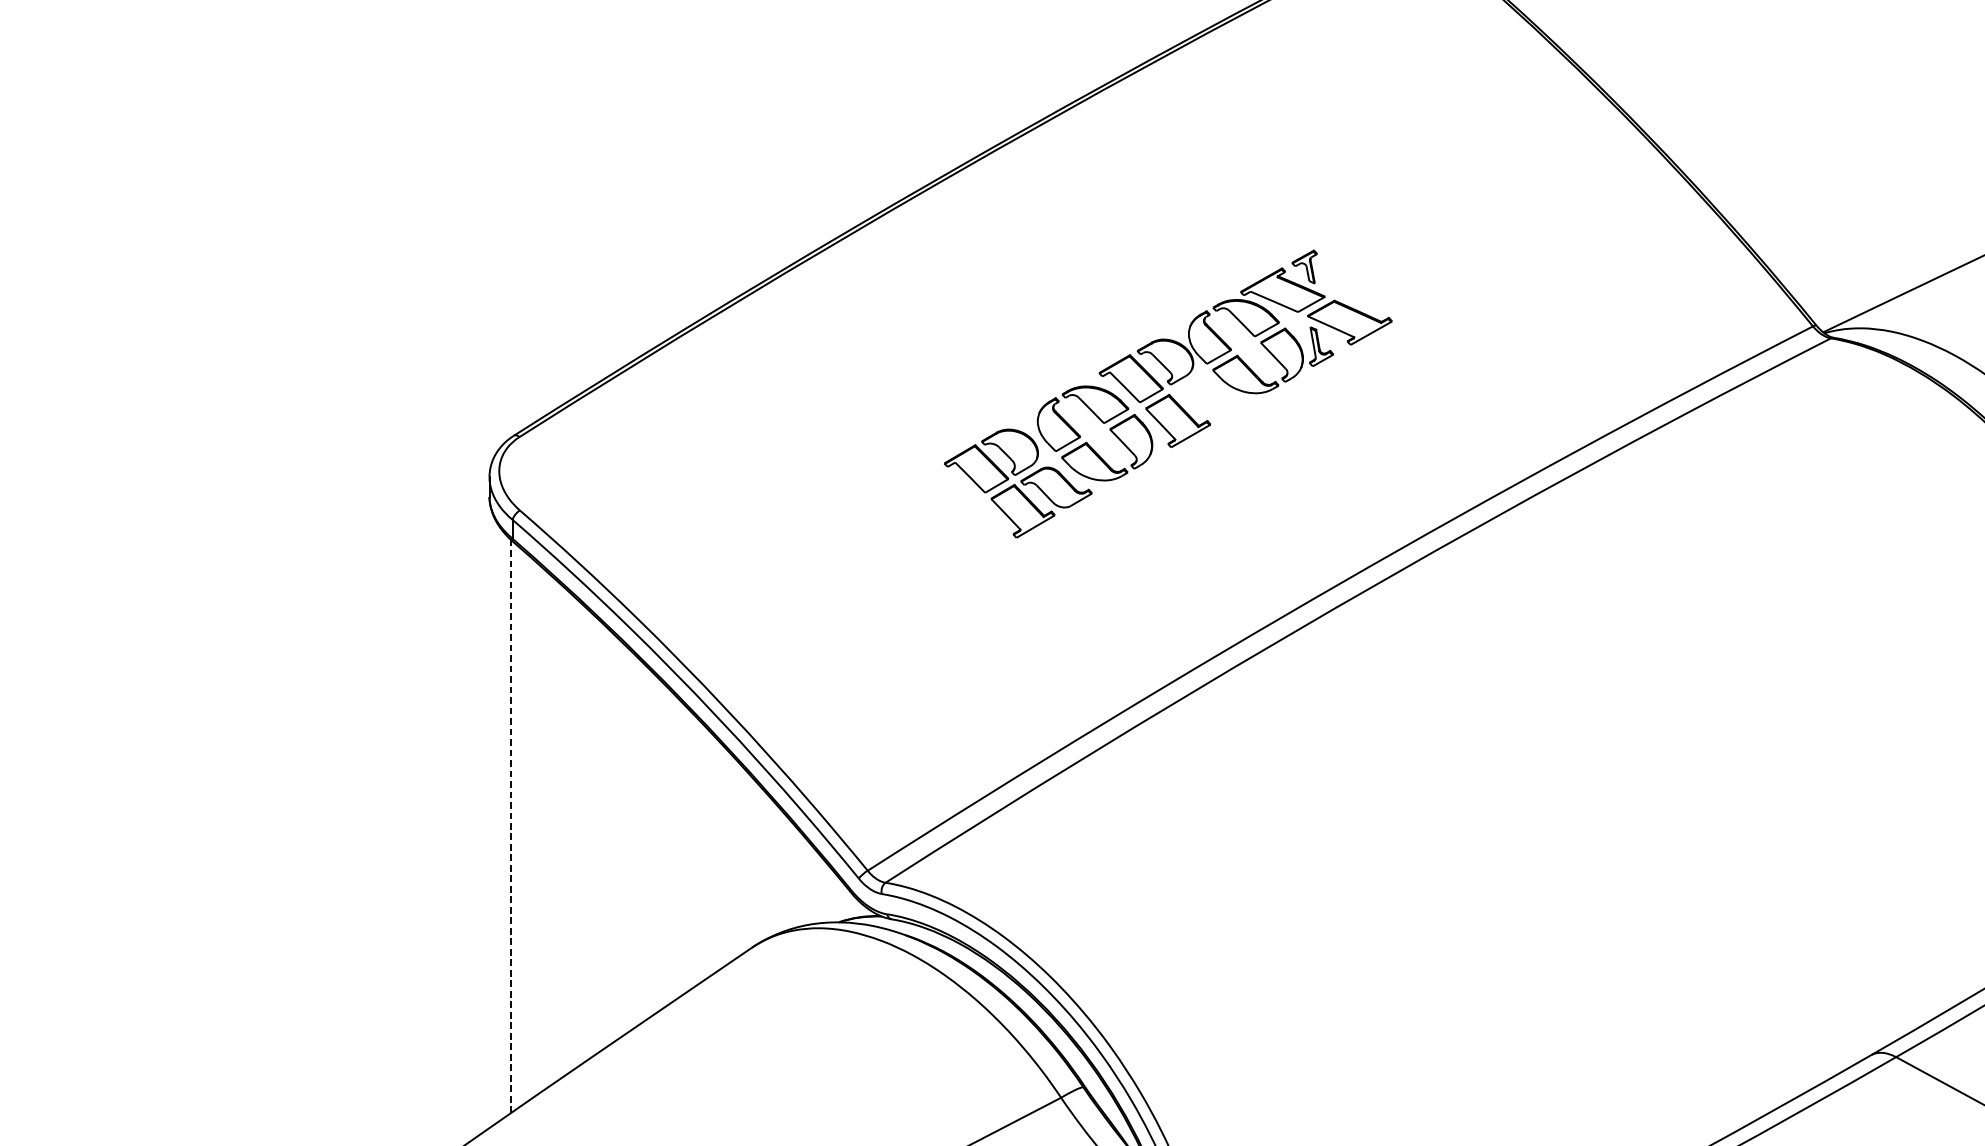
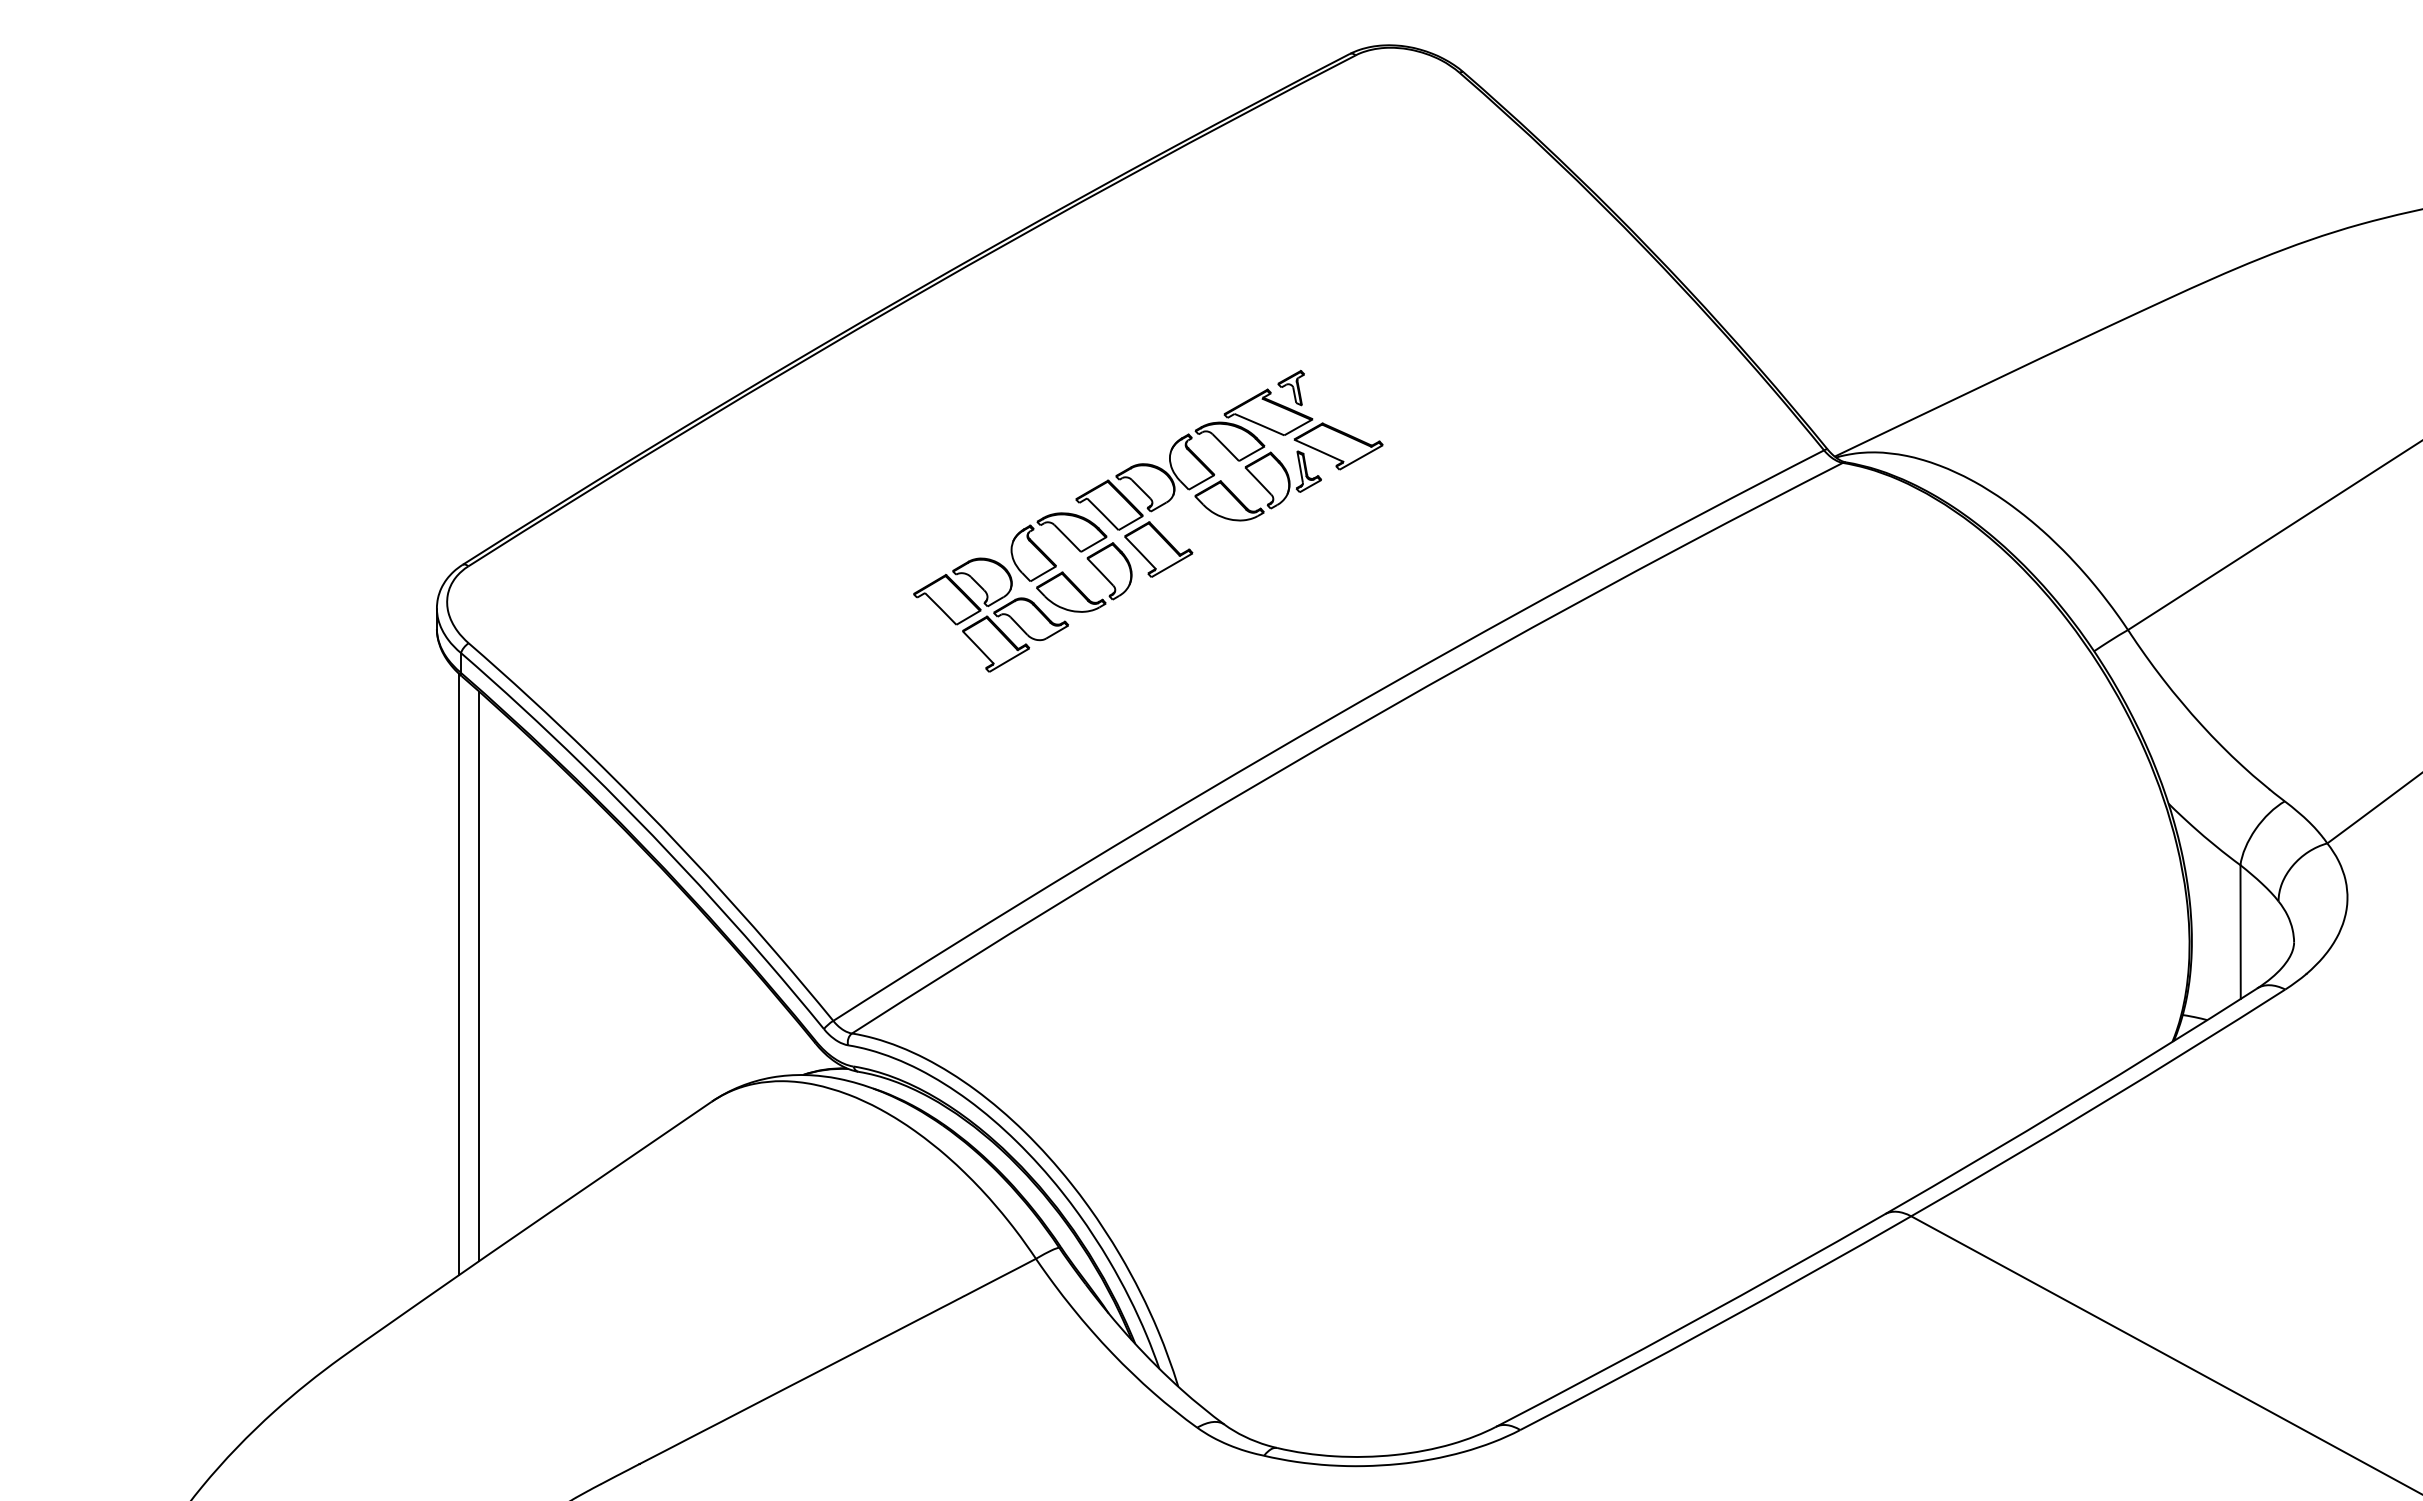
line: (511, 826) -> (459, 974), dashed -> solid
line: (530, 828) -> (479, 976), added

